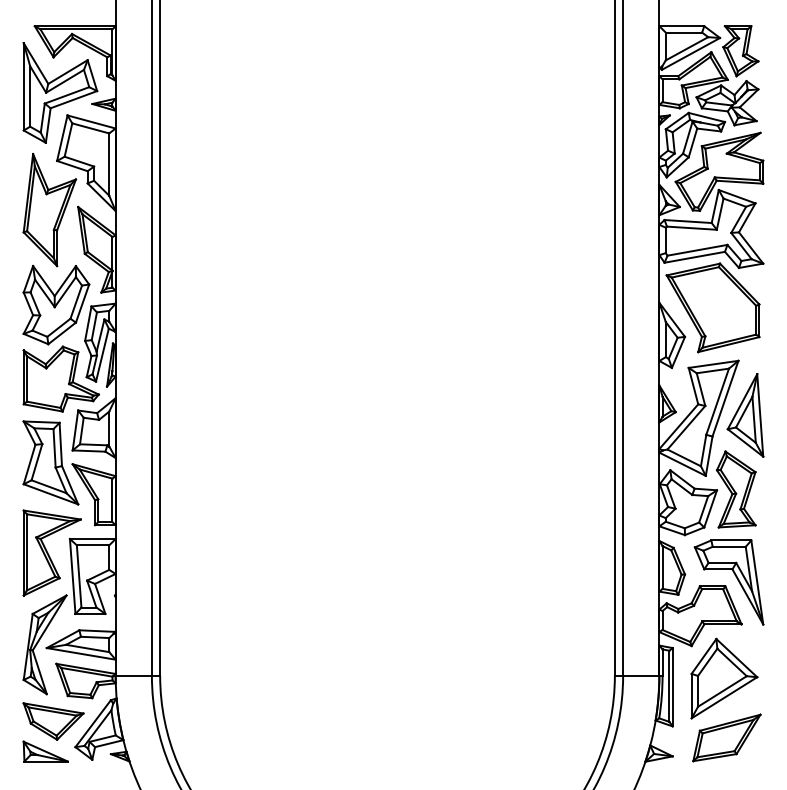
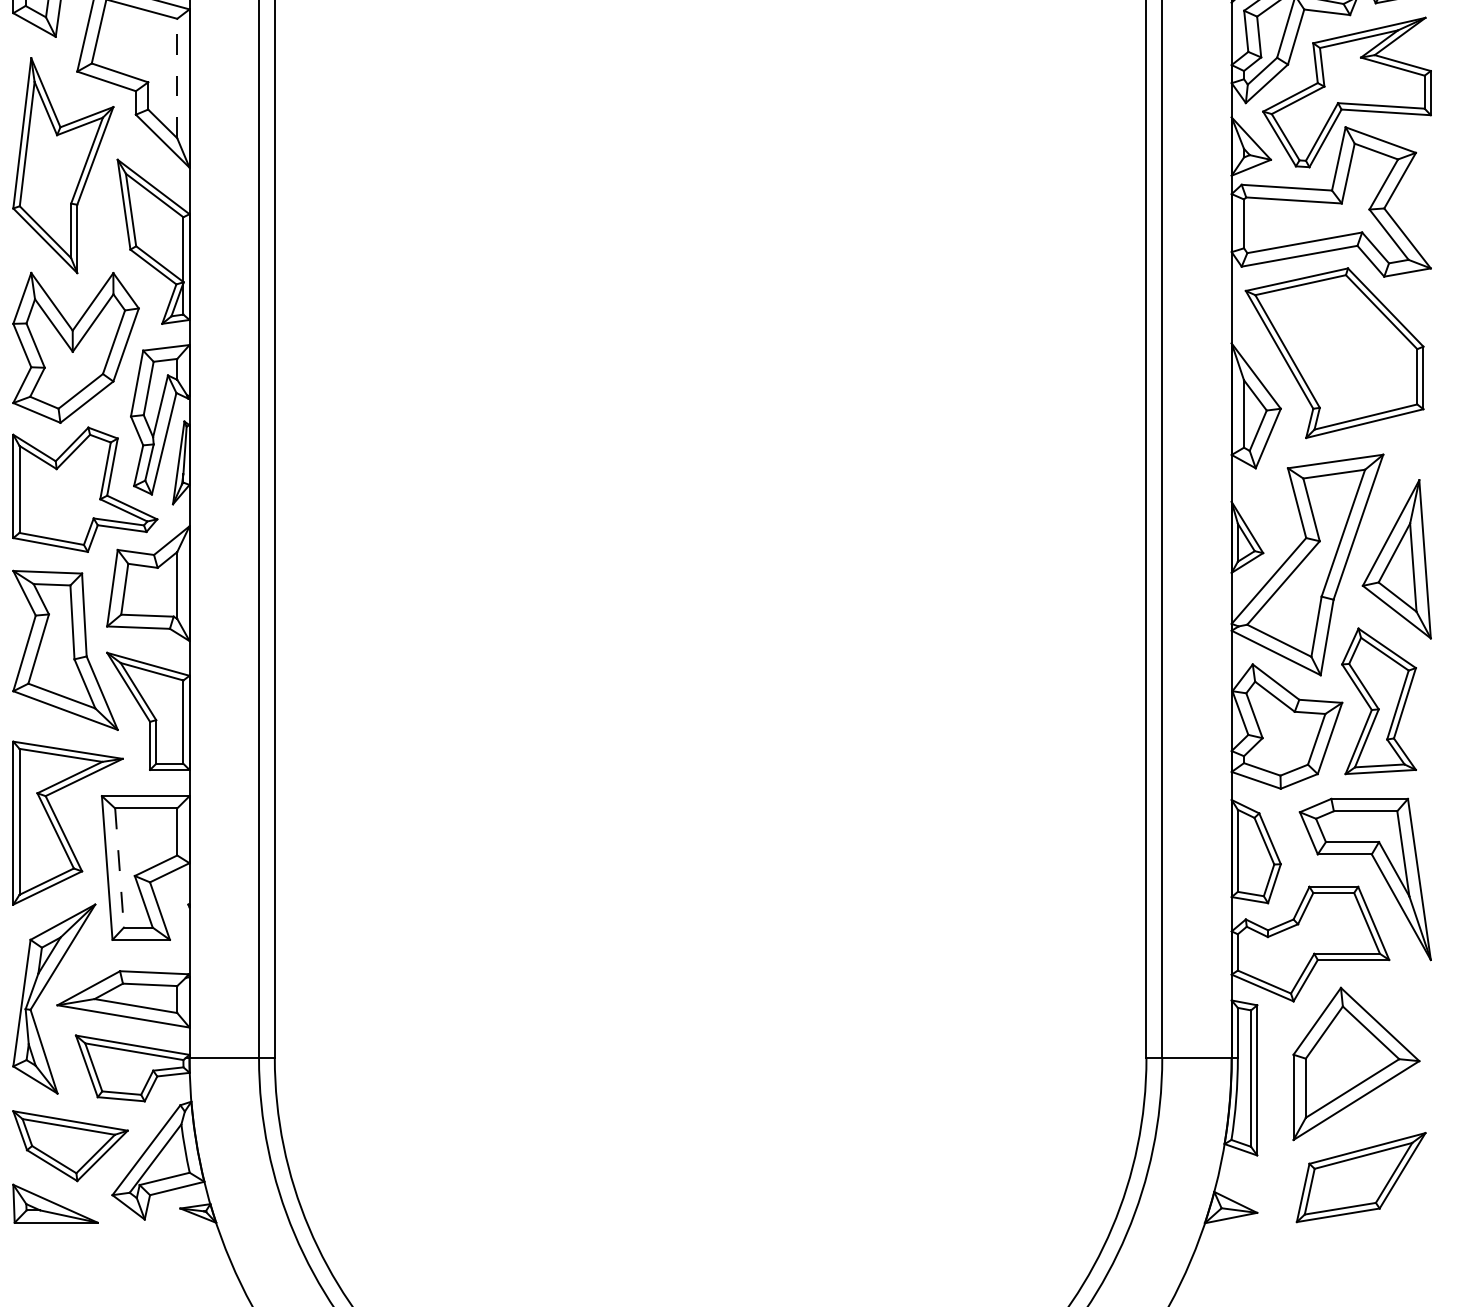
line: (109, 164) -> (177, 78), solid -> dashed
line: (79, 576) -> (120, 868), solid -> dashed

